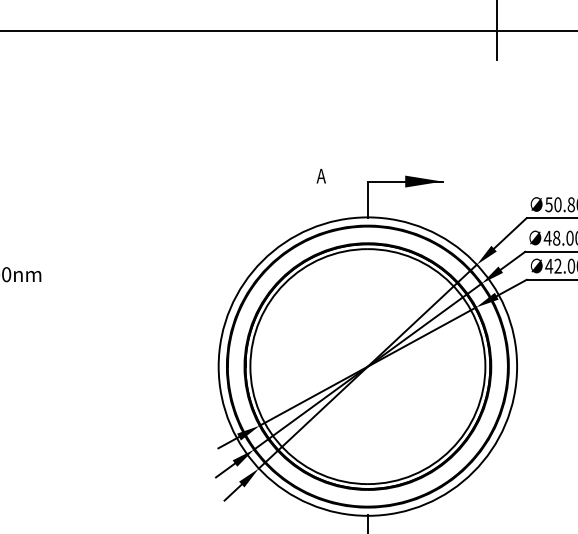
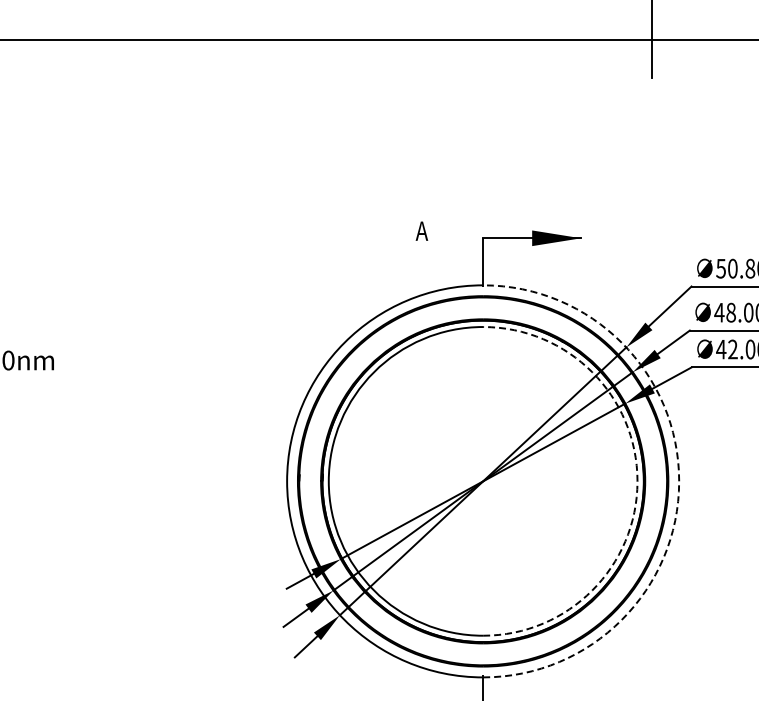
arc: (485, 366) -> (637, 481), solid -> dashed
arc: (517, 366) -> (679, 481), solid -> dashed

